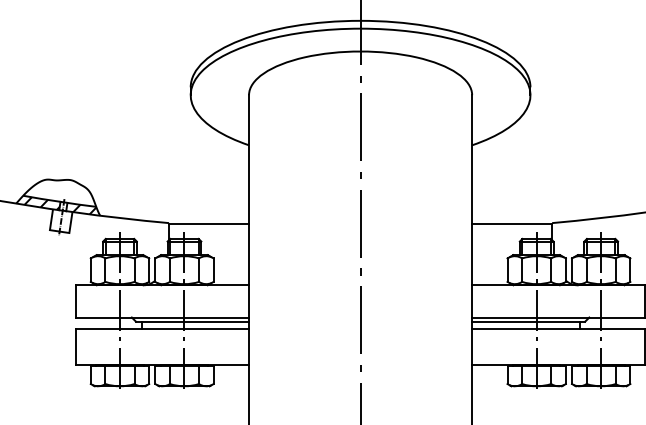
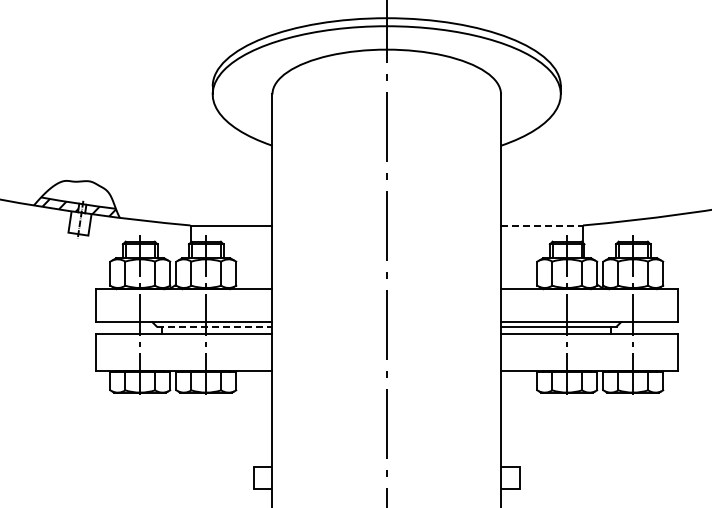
line: (512, 223) -> (542, 225), solid -> dashed
line: (192, 321) -> (214, 326), solid -> dashed

